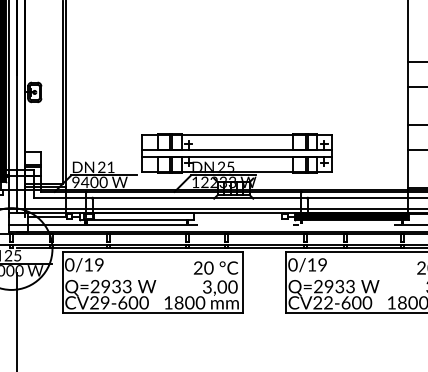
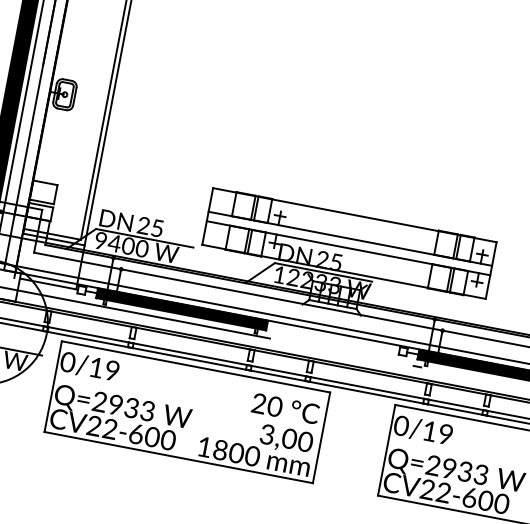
text: (110, 167) -> (156, 228), 21 -> 25
fill: (136, 216) -> (181, 309), added
text: (104, 303) -> (108, 429), CV29-600 -> CV22-600

